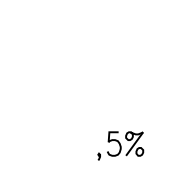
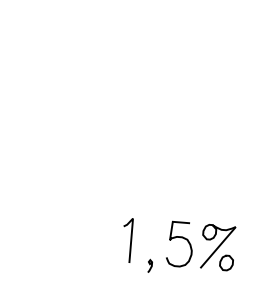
line: (87, 143) -> (130, 239), added

